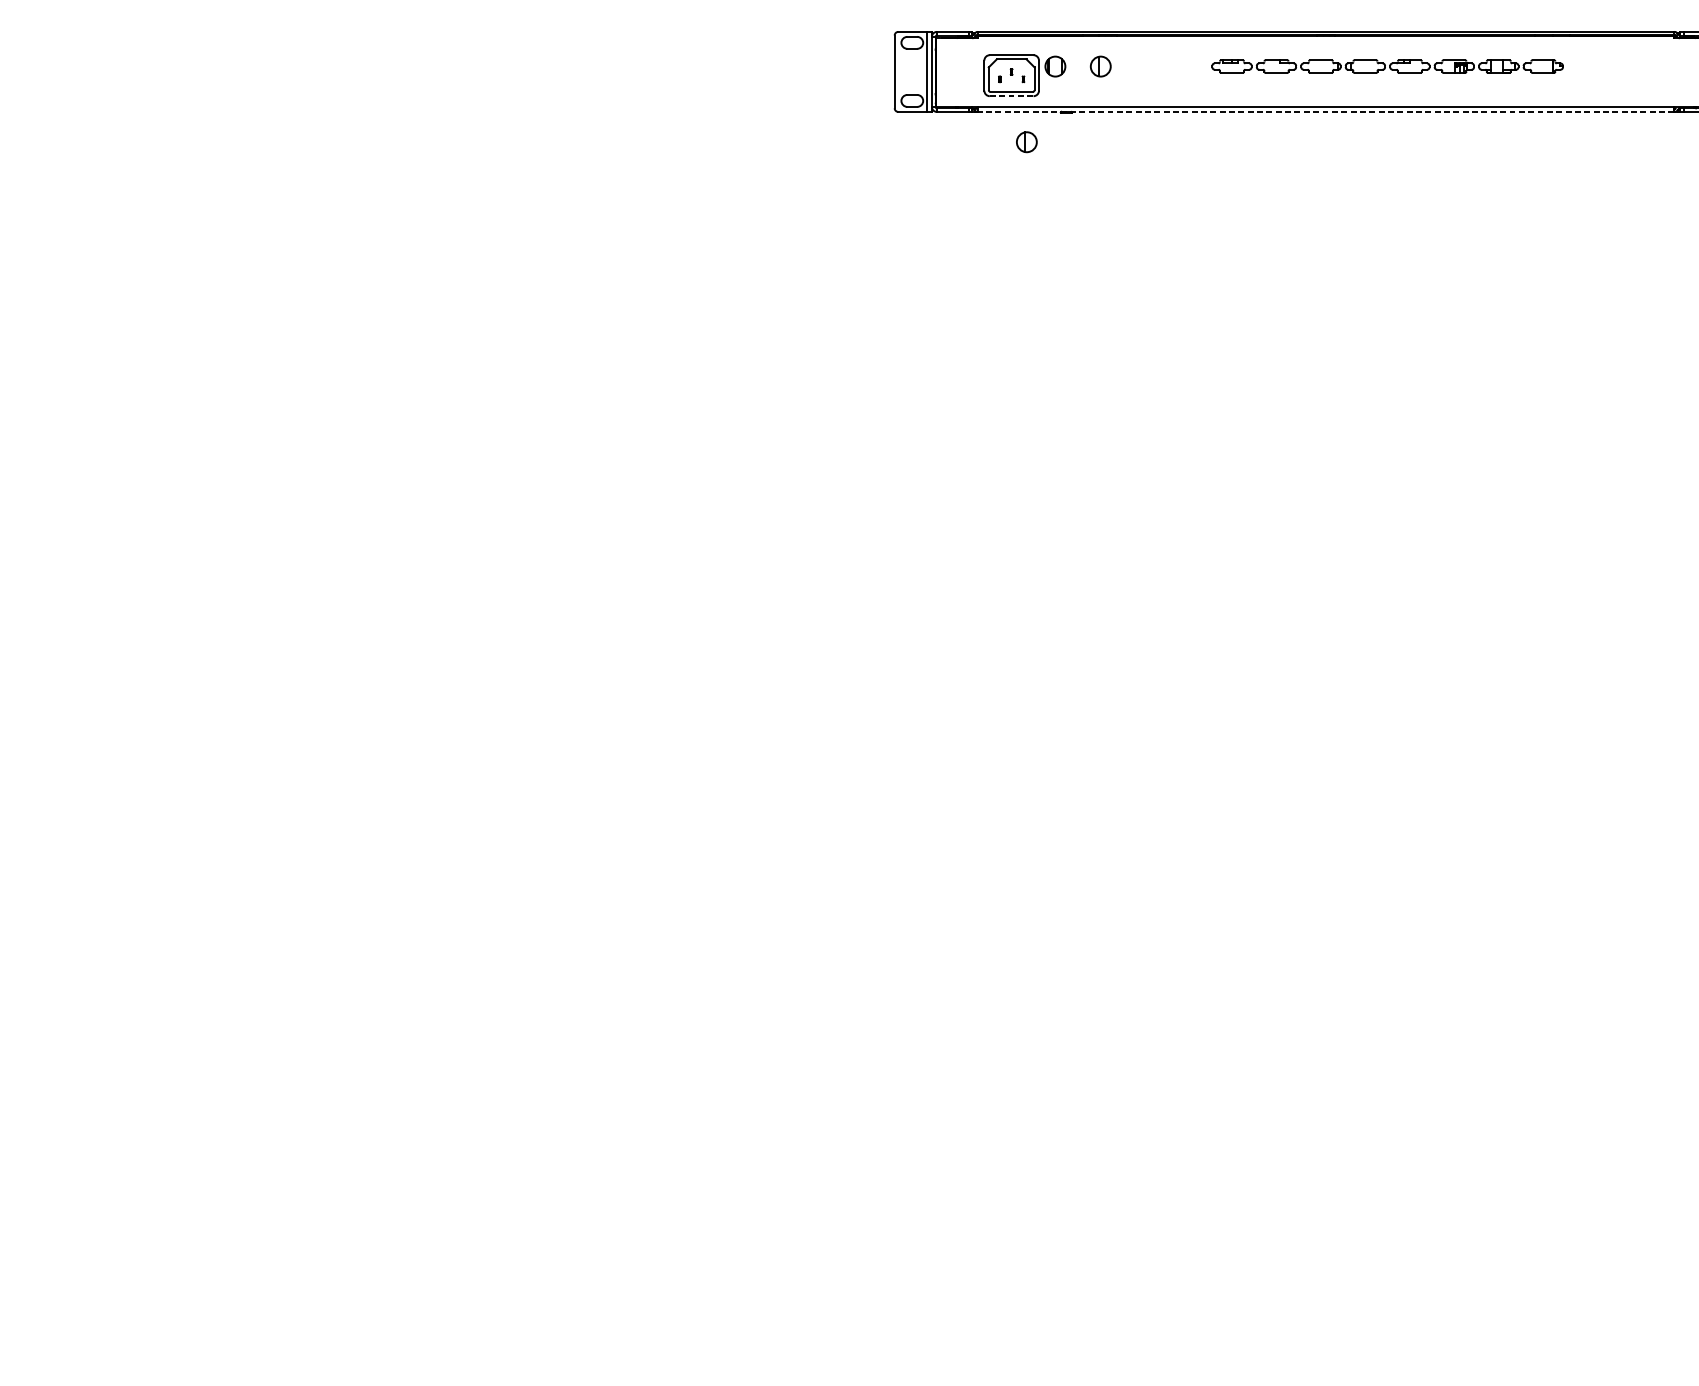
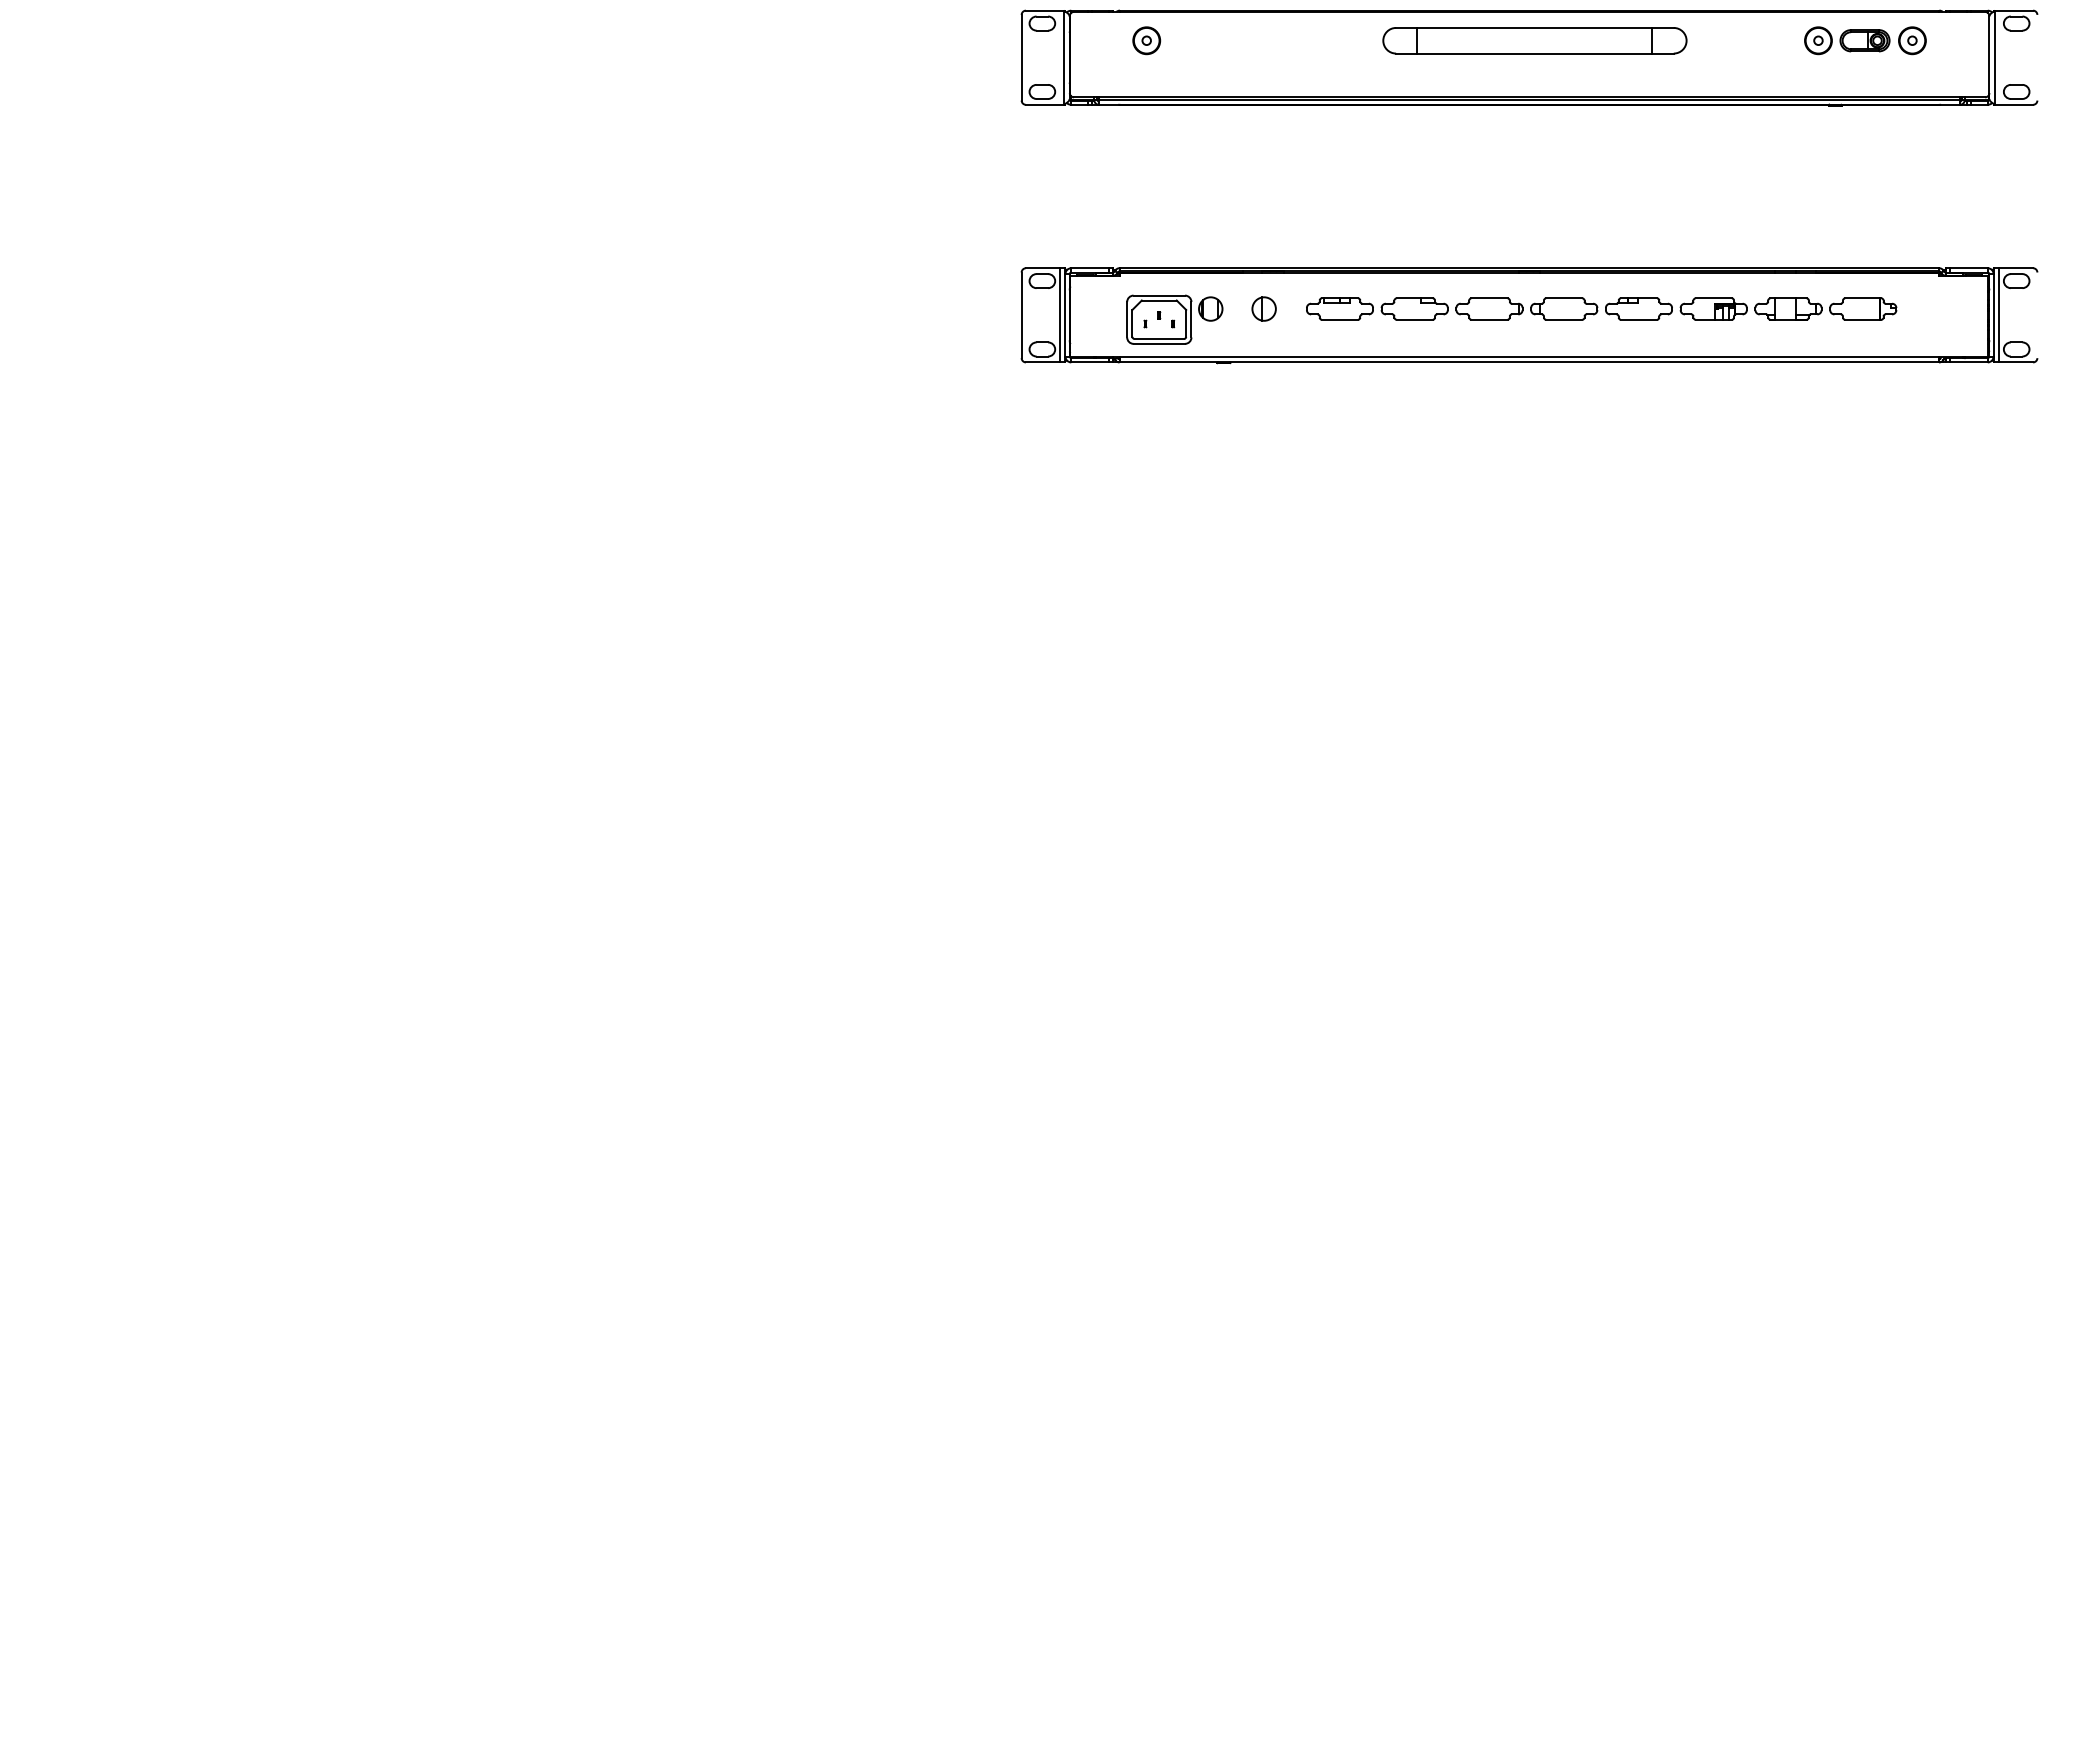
part: (1387, 66) -> (1601, 308), size x1.43
line: (1011, 95) -> (1159, 343), dashed -> solid
line: (1326, 112) -> (1529, 362), dashed -> solid
part: (1026, 141) -> (1176, 397), removed

